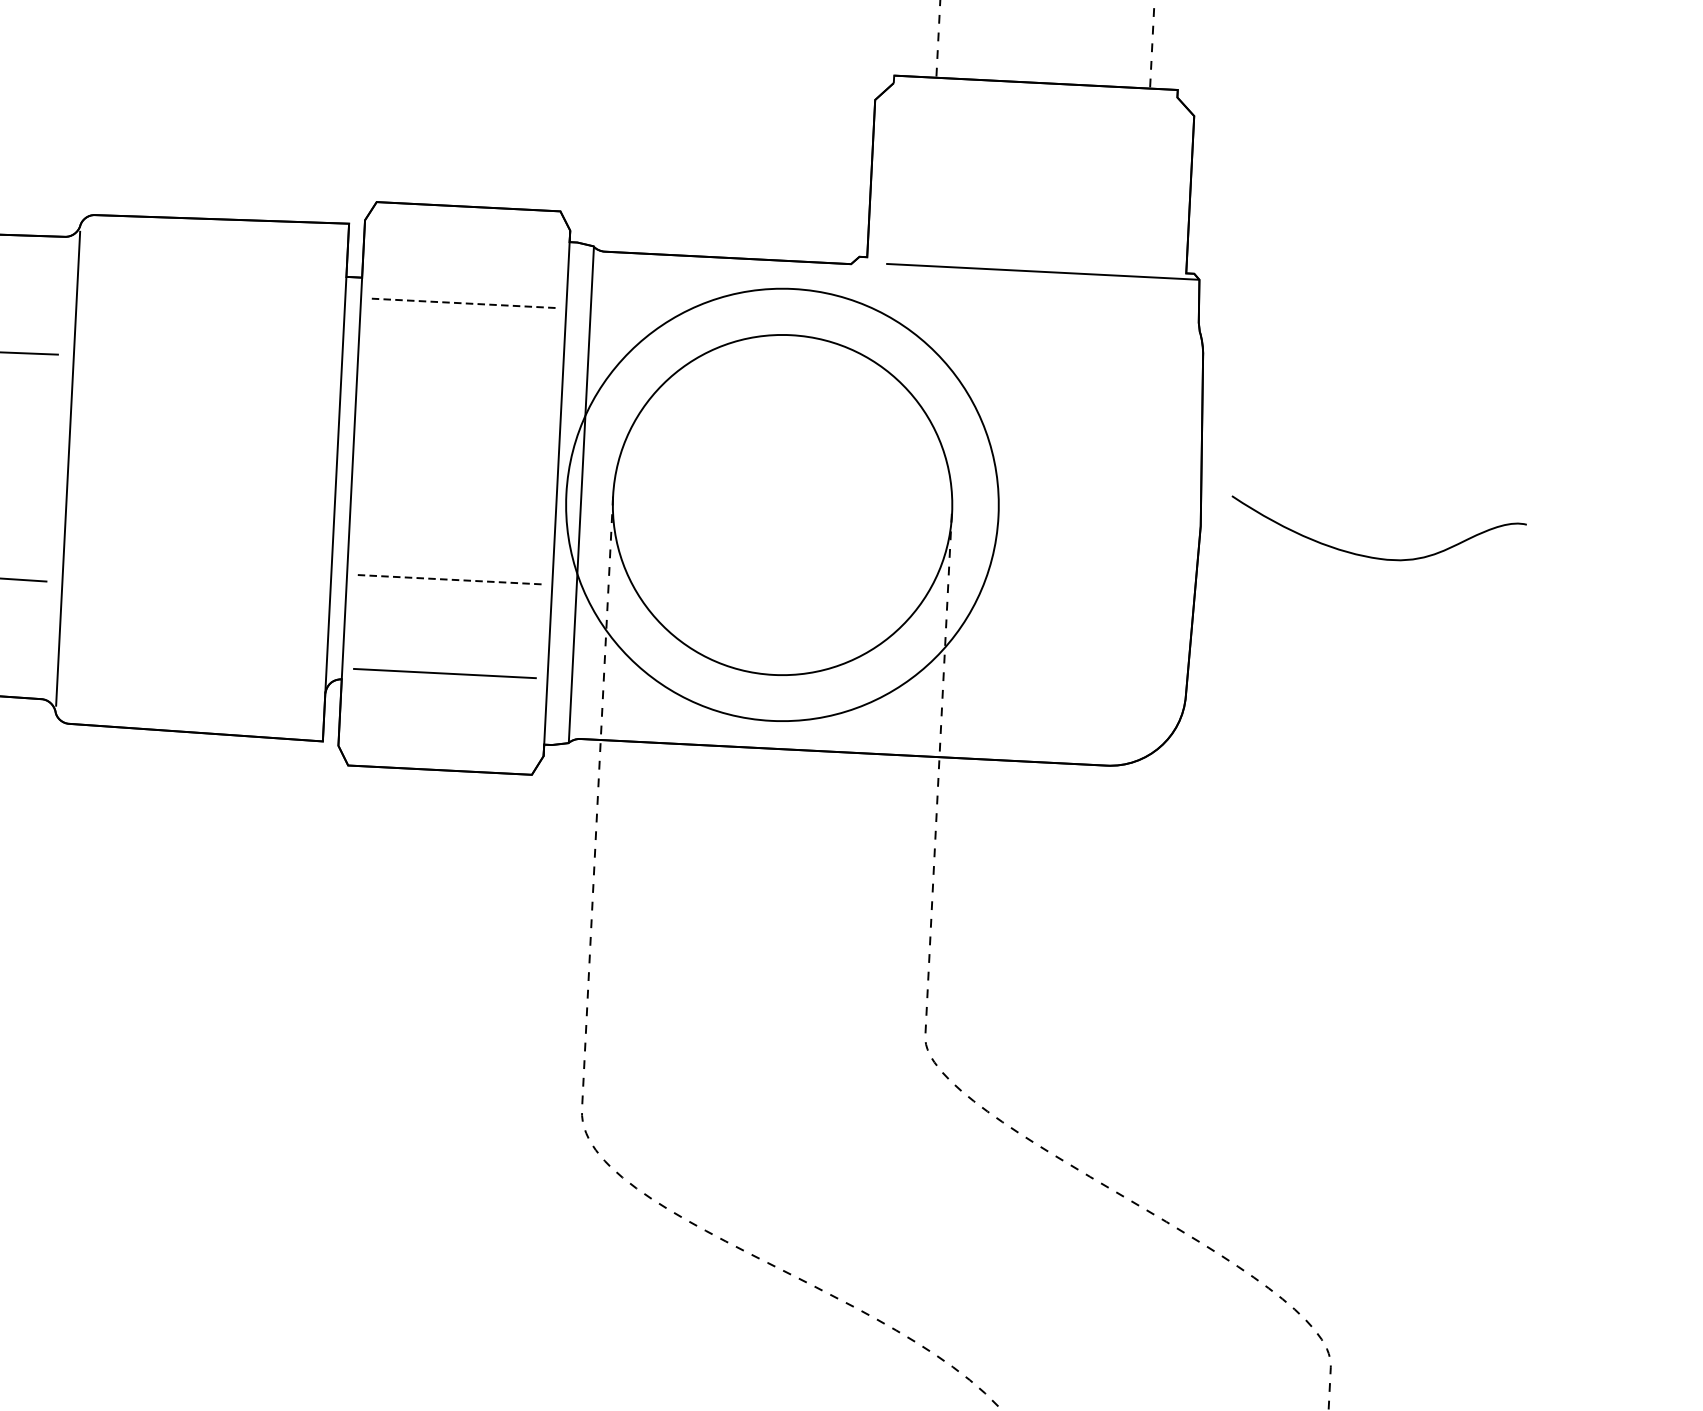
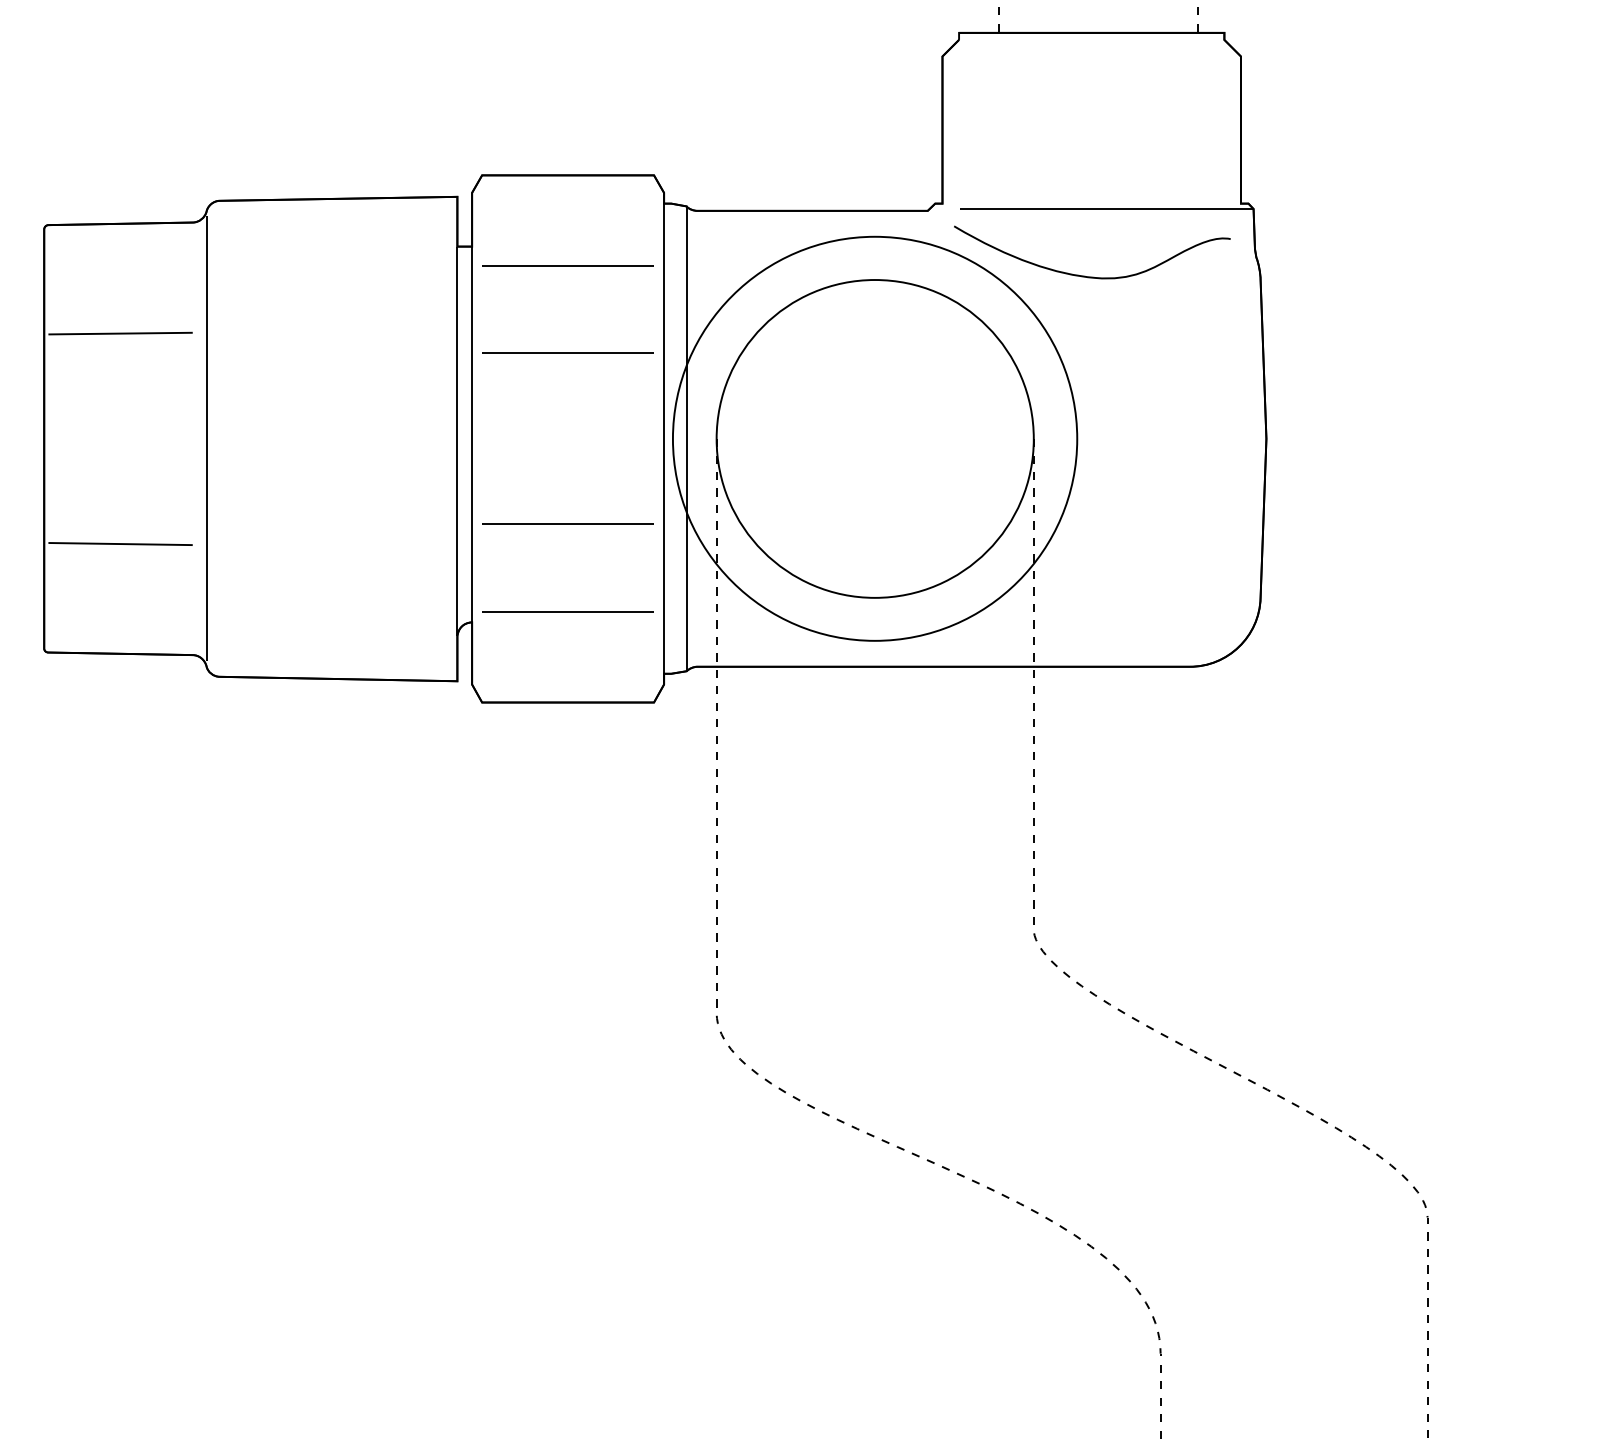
line: (464, 303) -> (568, 265), dashed -> solid
line: (458, 396) -> (567, 352), added
curve: (1377, 557) -> (1092, 276), moved
line: (450, 579) -> (568, 524), dashed -> solid

